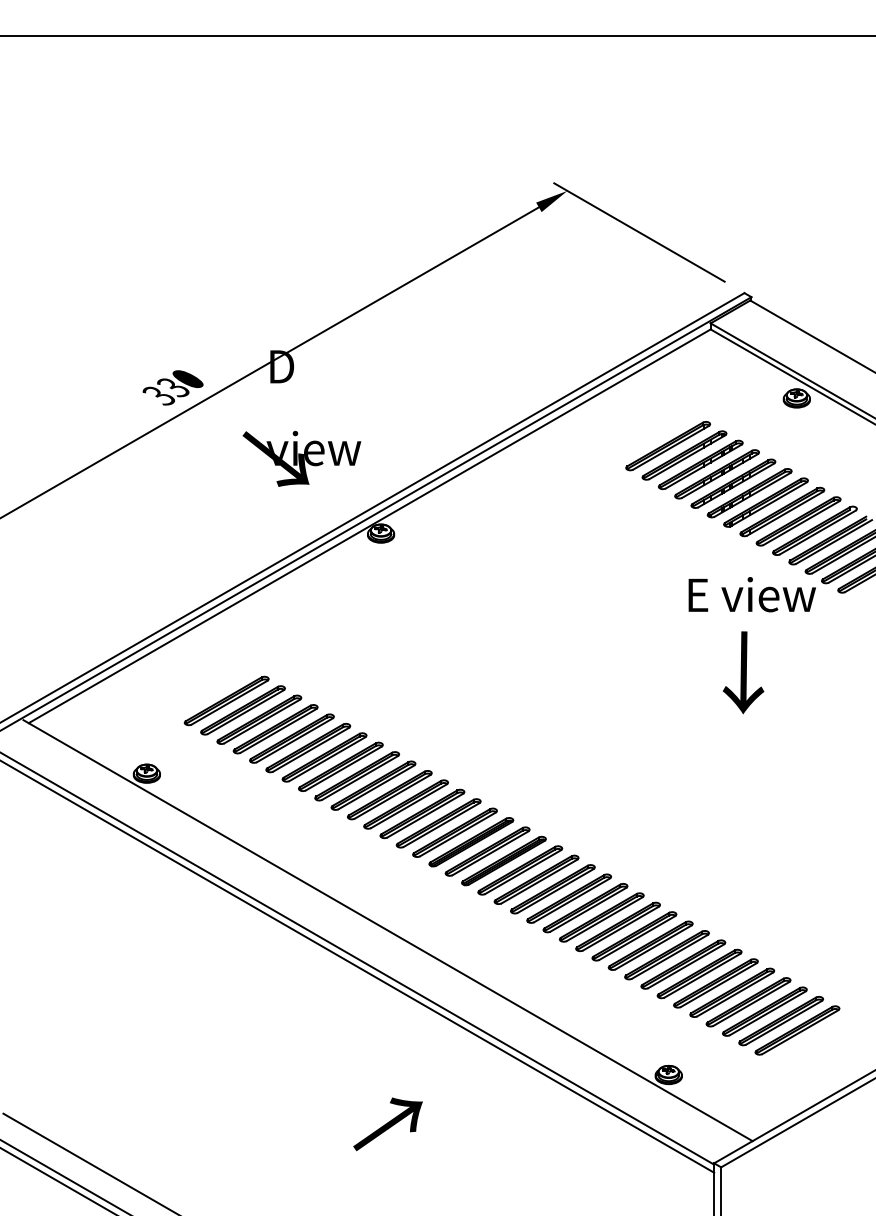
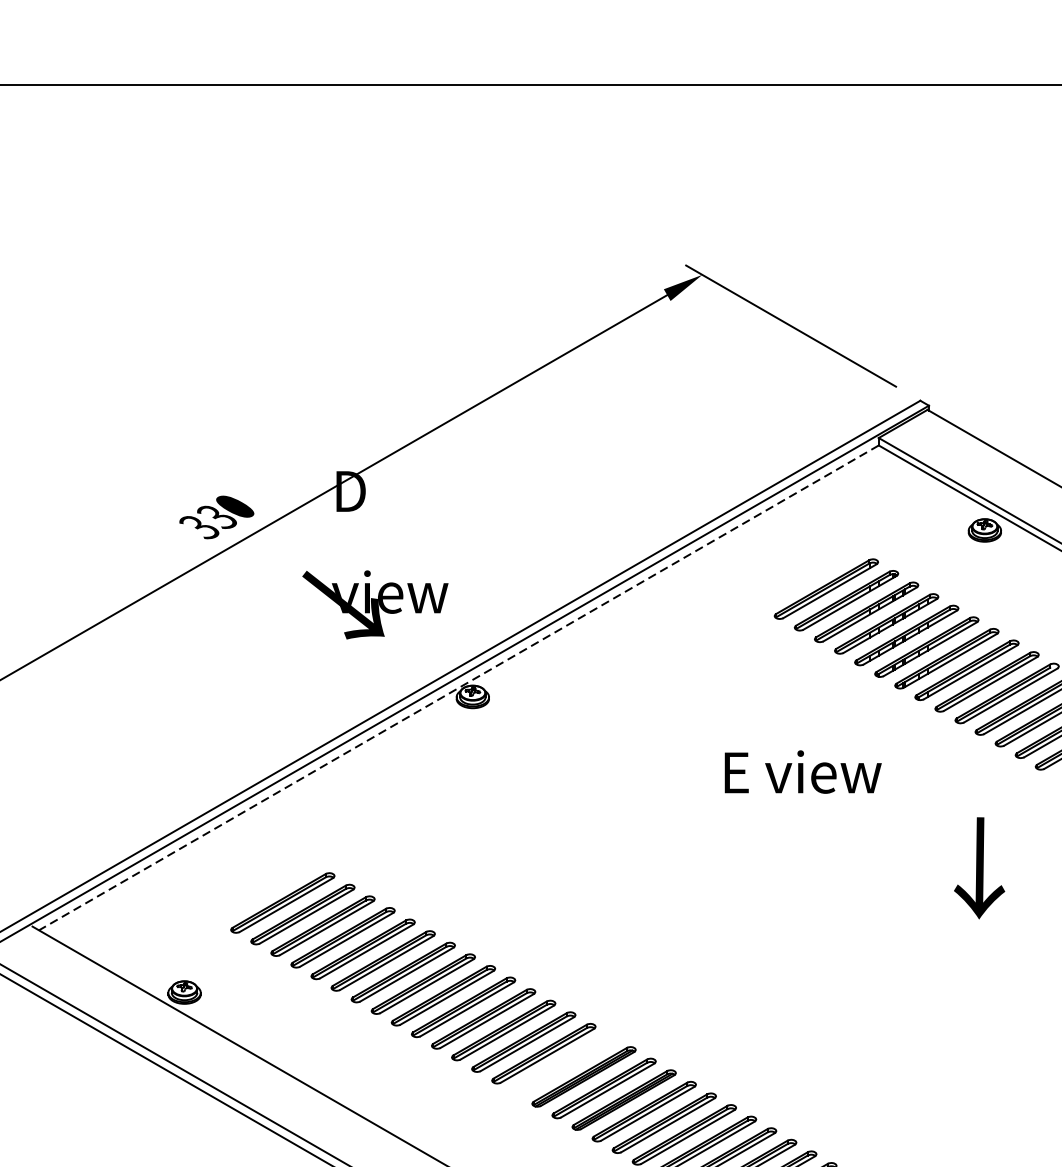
line: (369, 526) -> (458, 688), solid -> dashed
text: (751, 594) -> (802, 771), moved
text: (743, 672) -> (979, 867), moved
part: (454, 832) -> (563, 1064), removed

